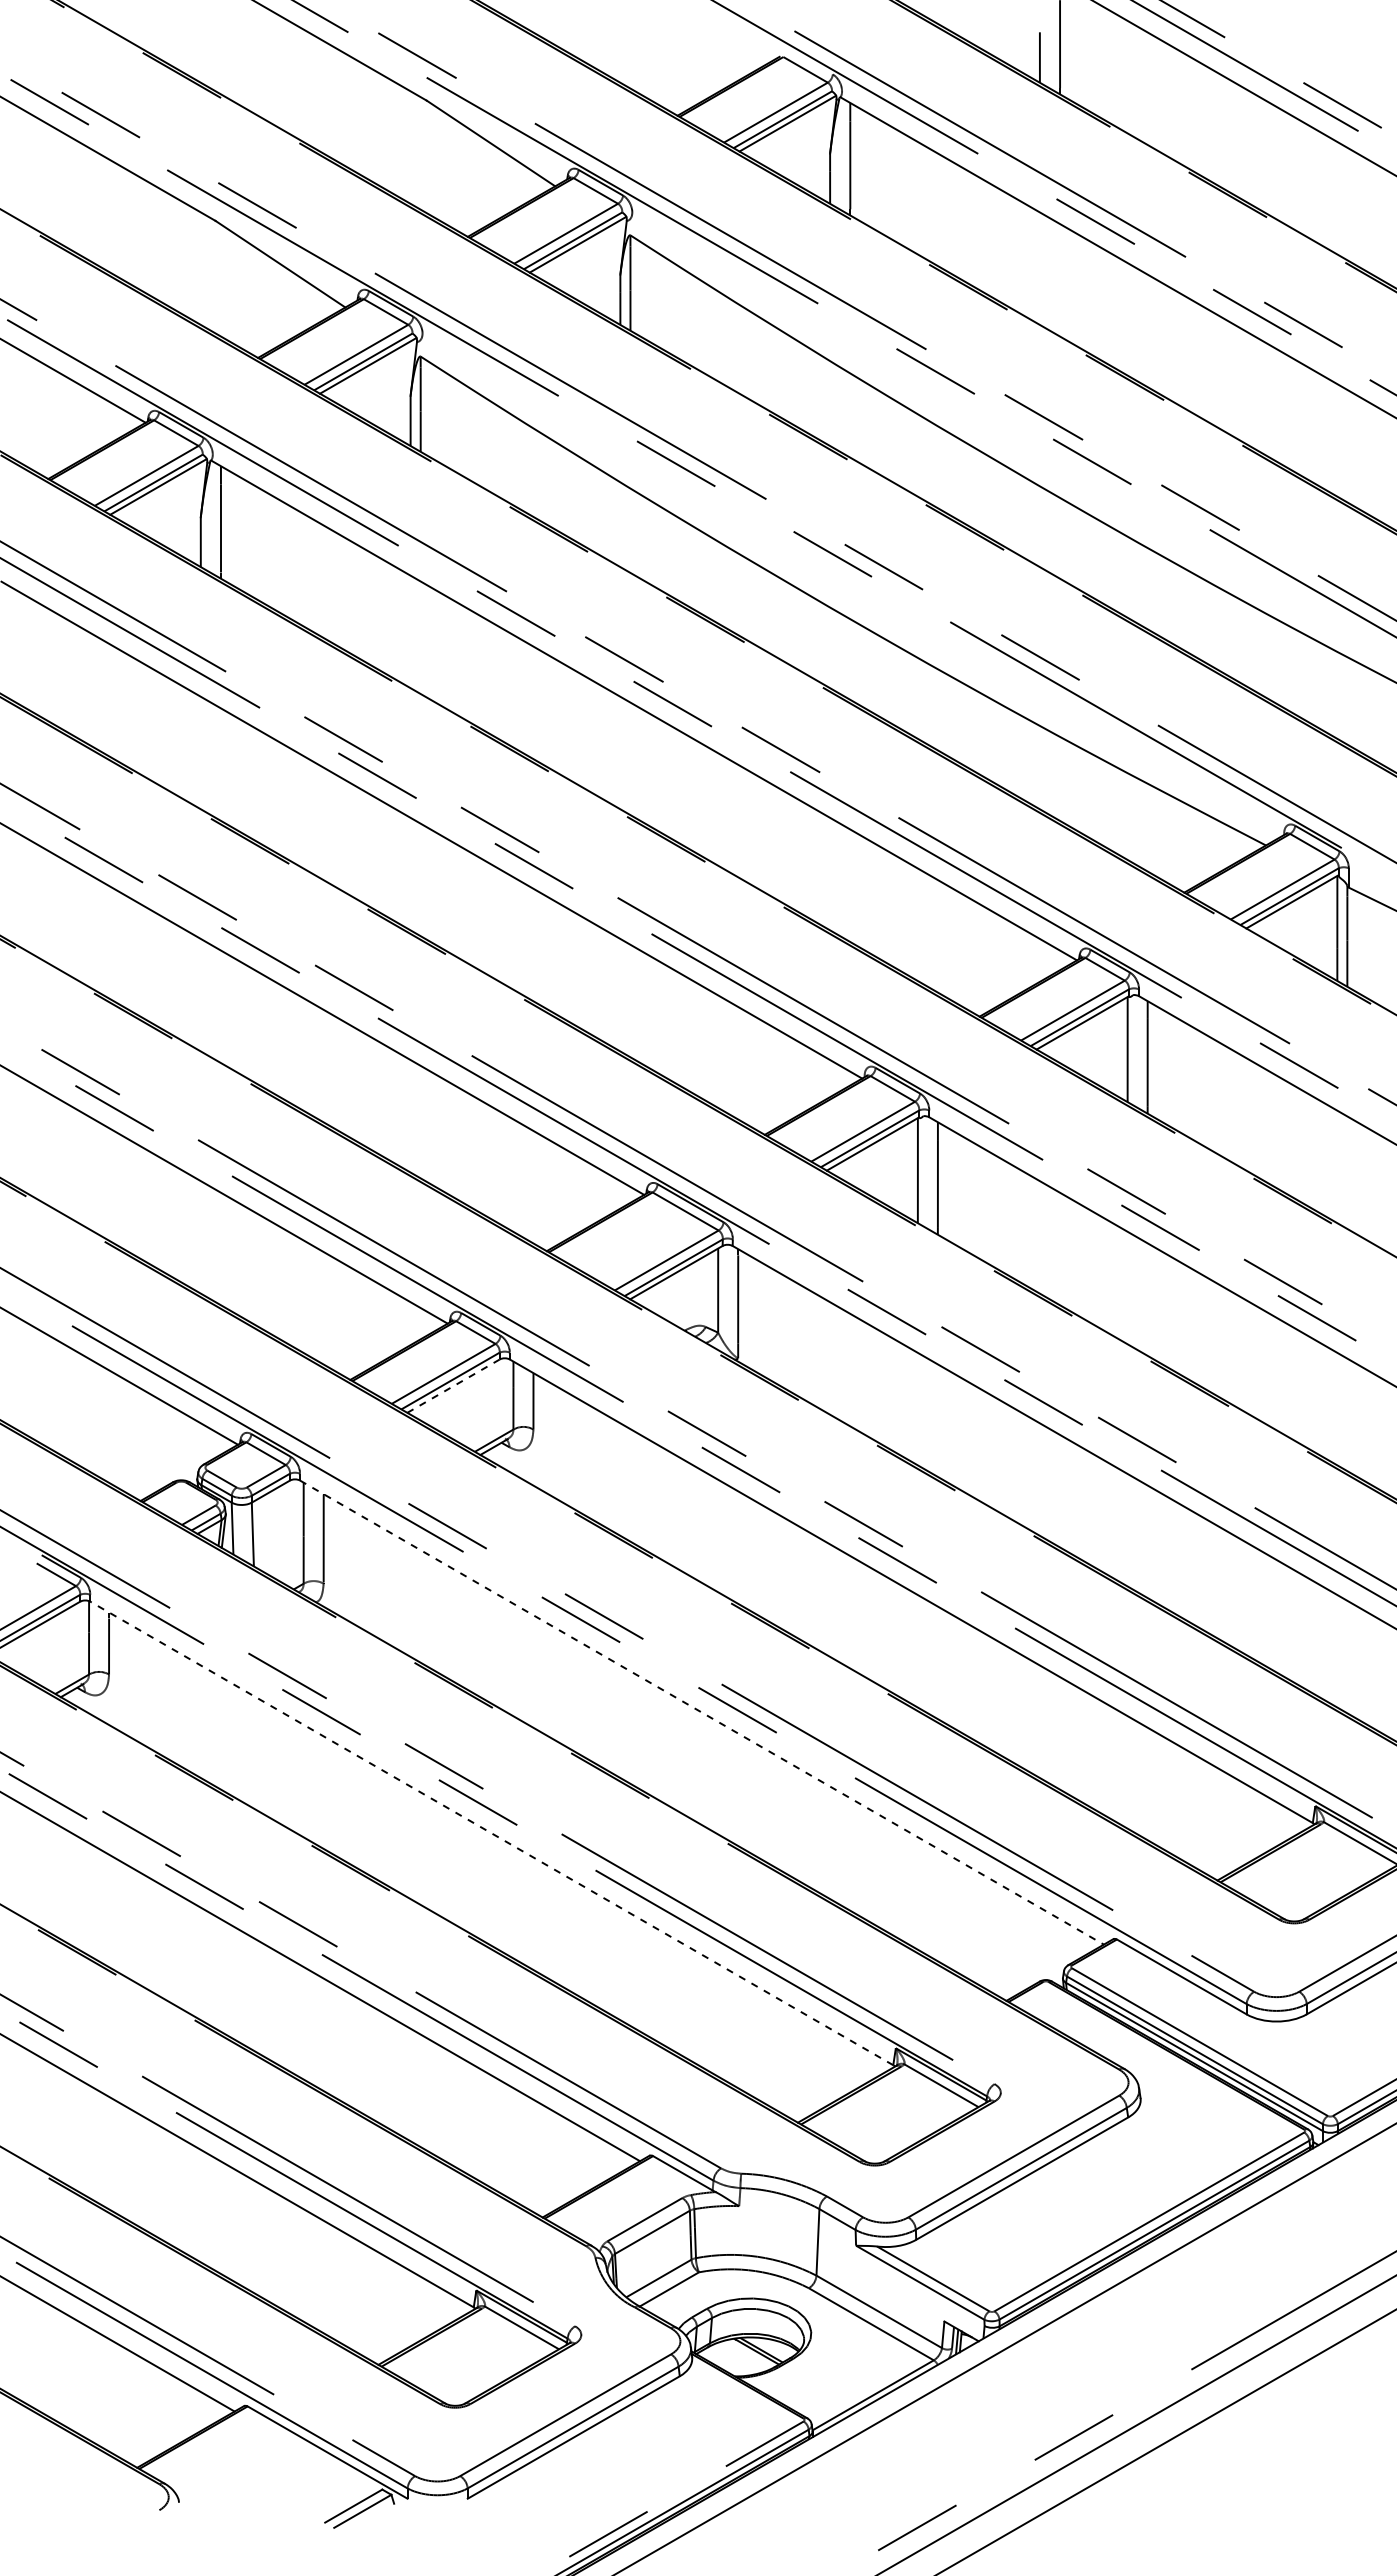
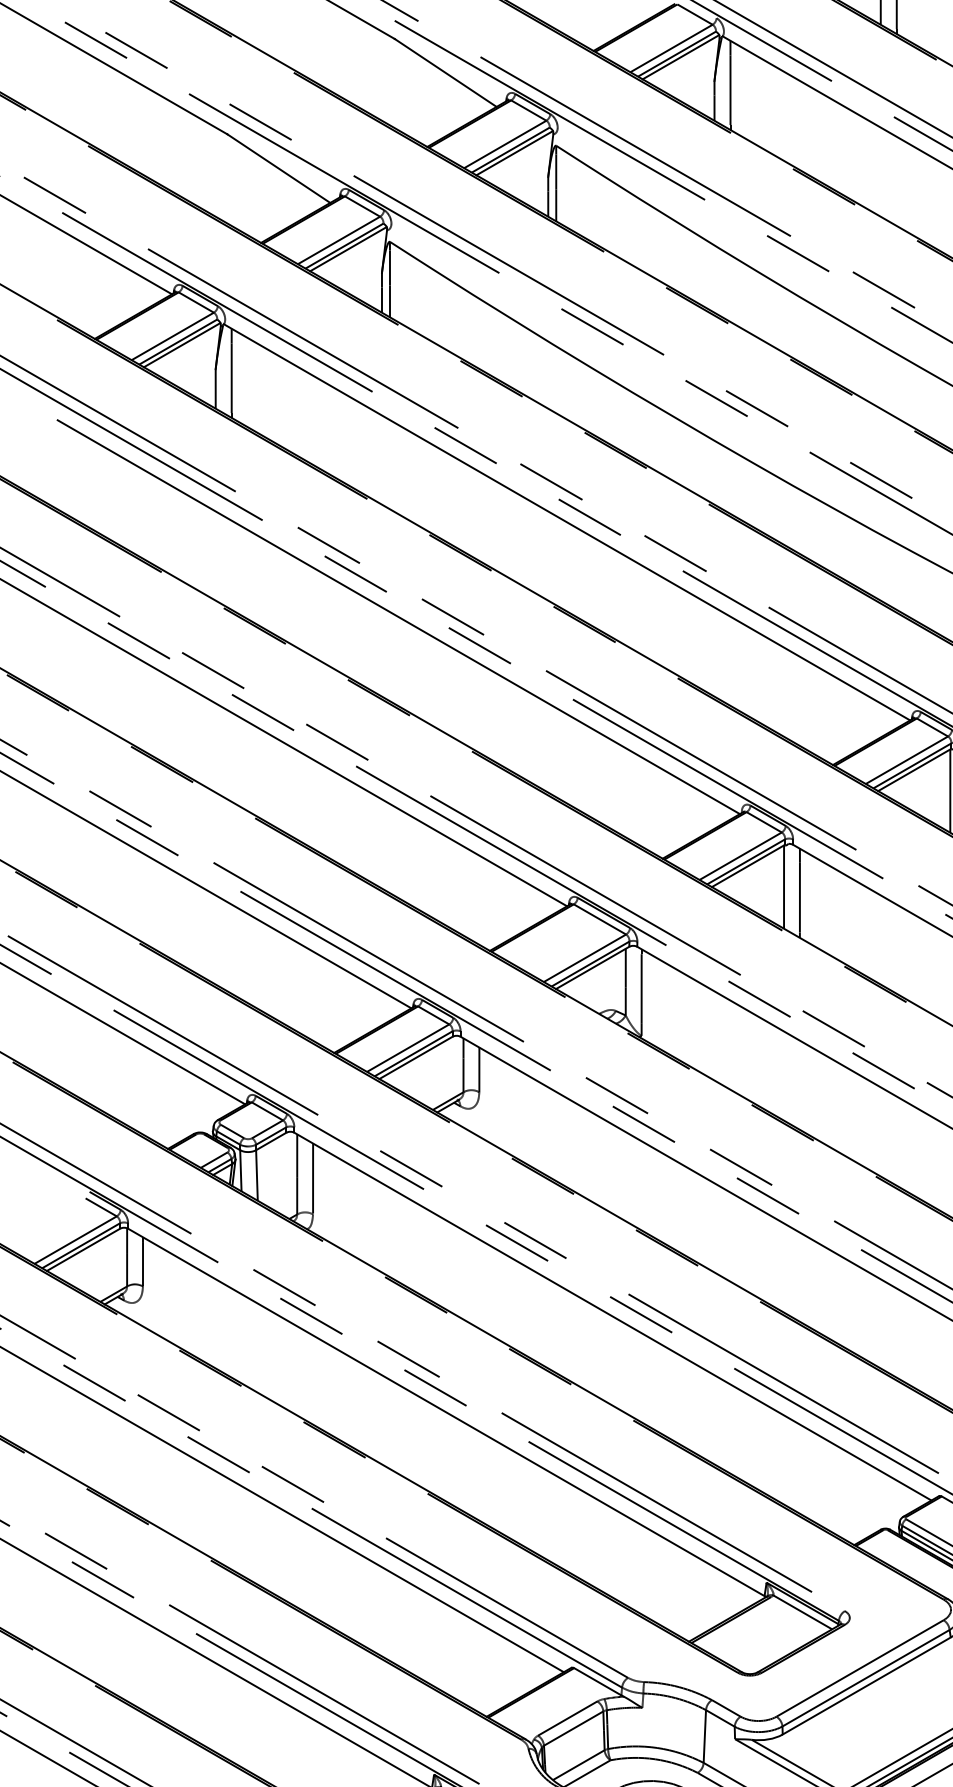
line: (453, 1386) -> (415, 1058), dashed -> solid
line: (702, 1712) -> (613, 1316), dashed -> solid
line: (491, 1833) -> (446, 1412), dashed -> solid

